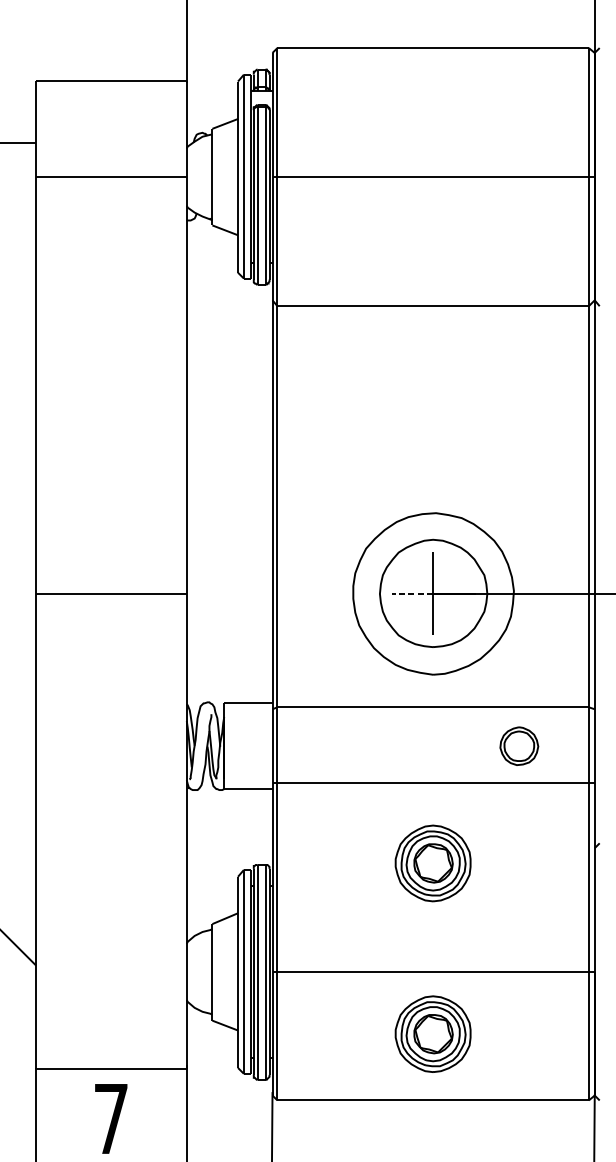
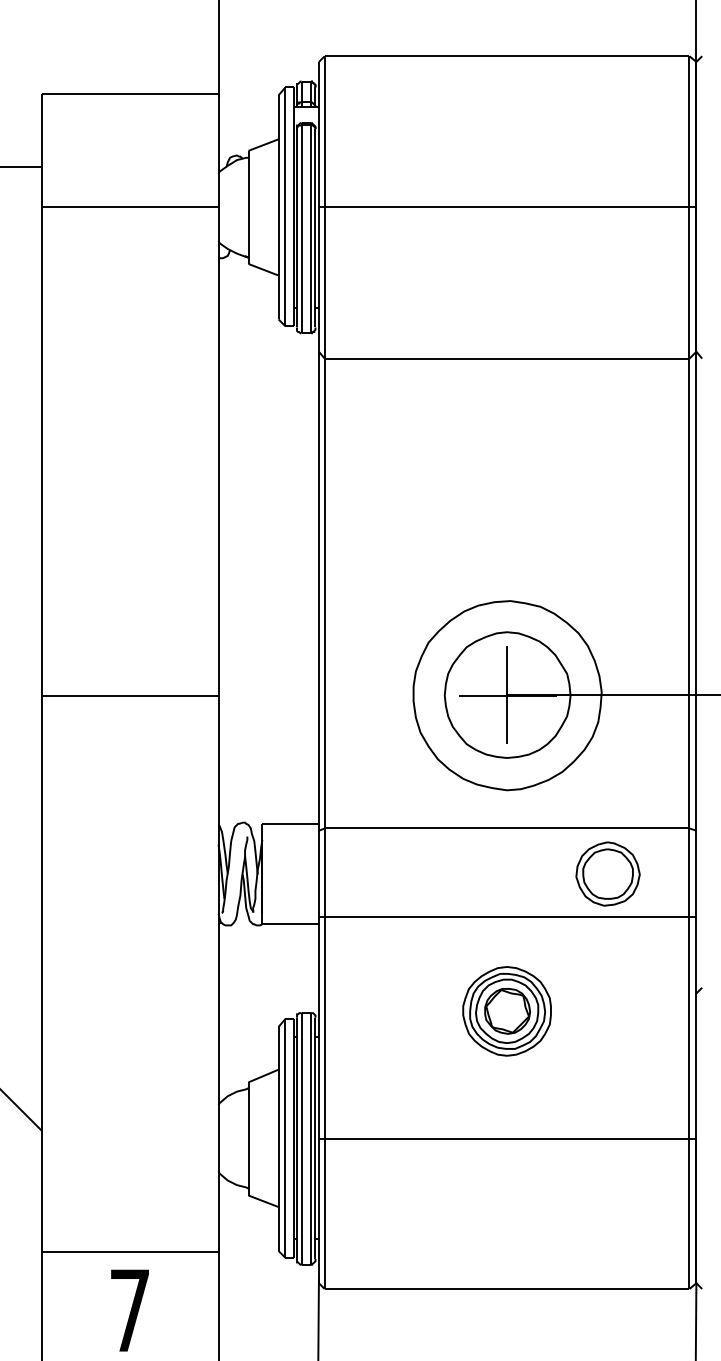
line: (412, 593) -> (482, 695), dashed -> solid
part: (518, 745) -> (607, 873), size x1.43
part: (432, 1034) -> (506, 1211), removed

